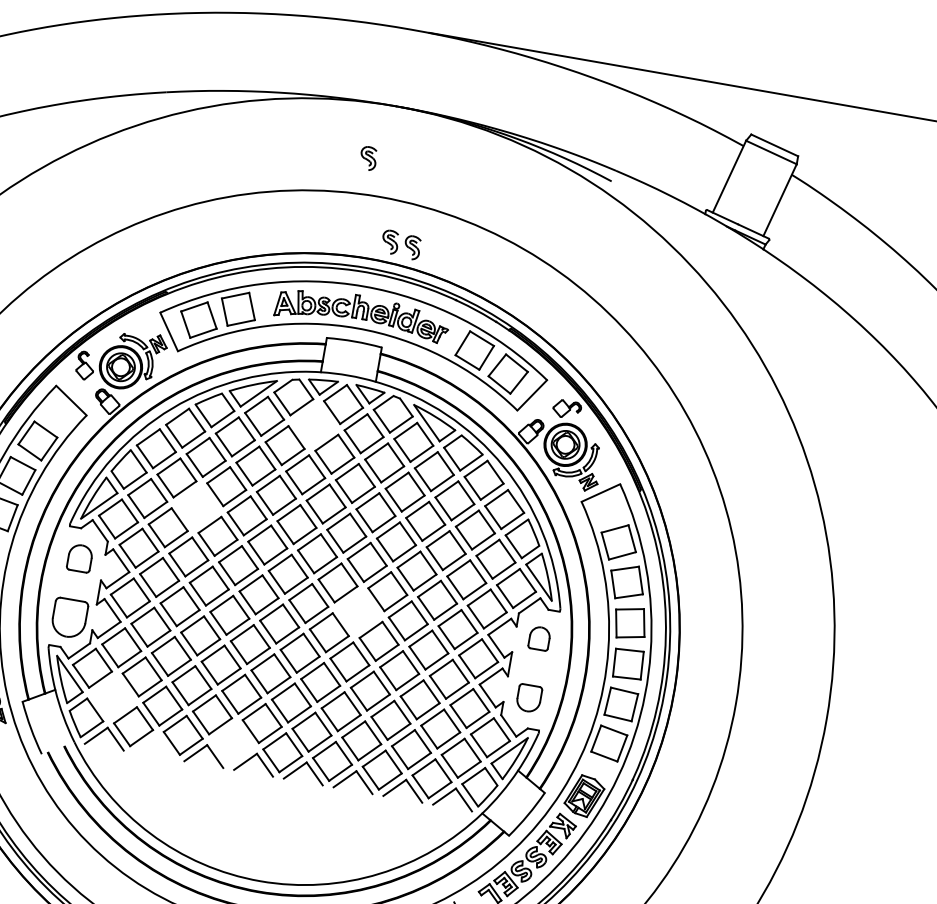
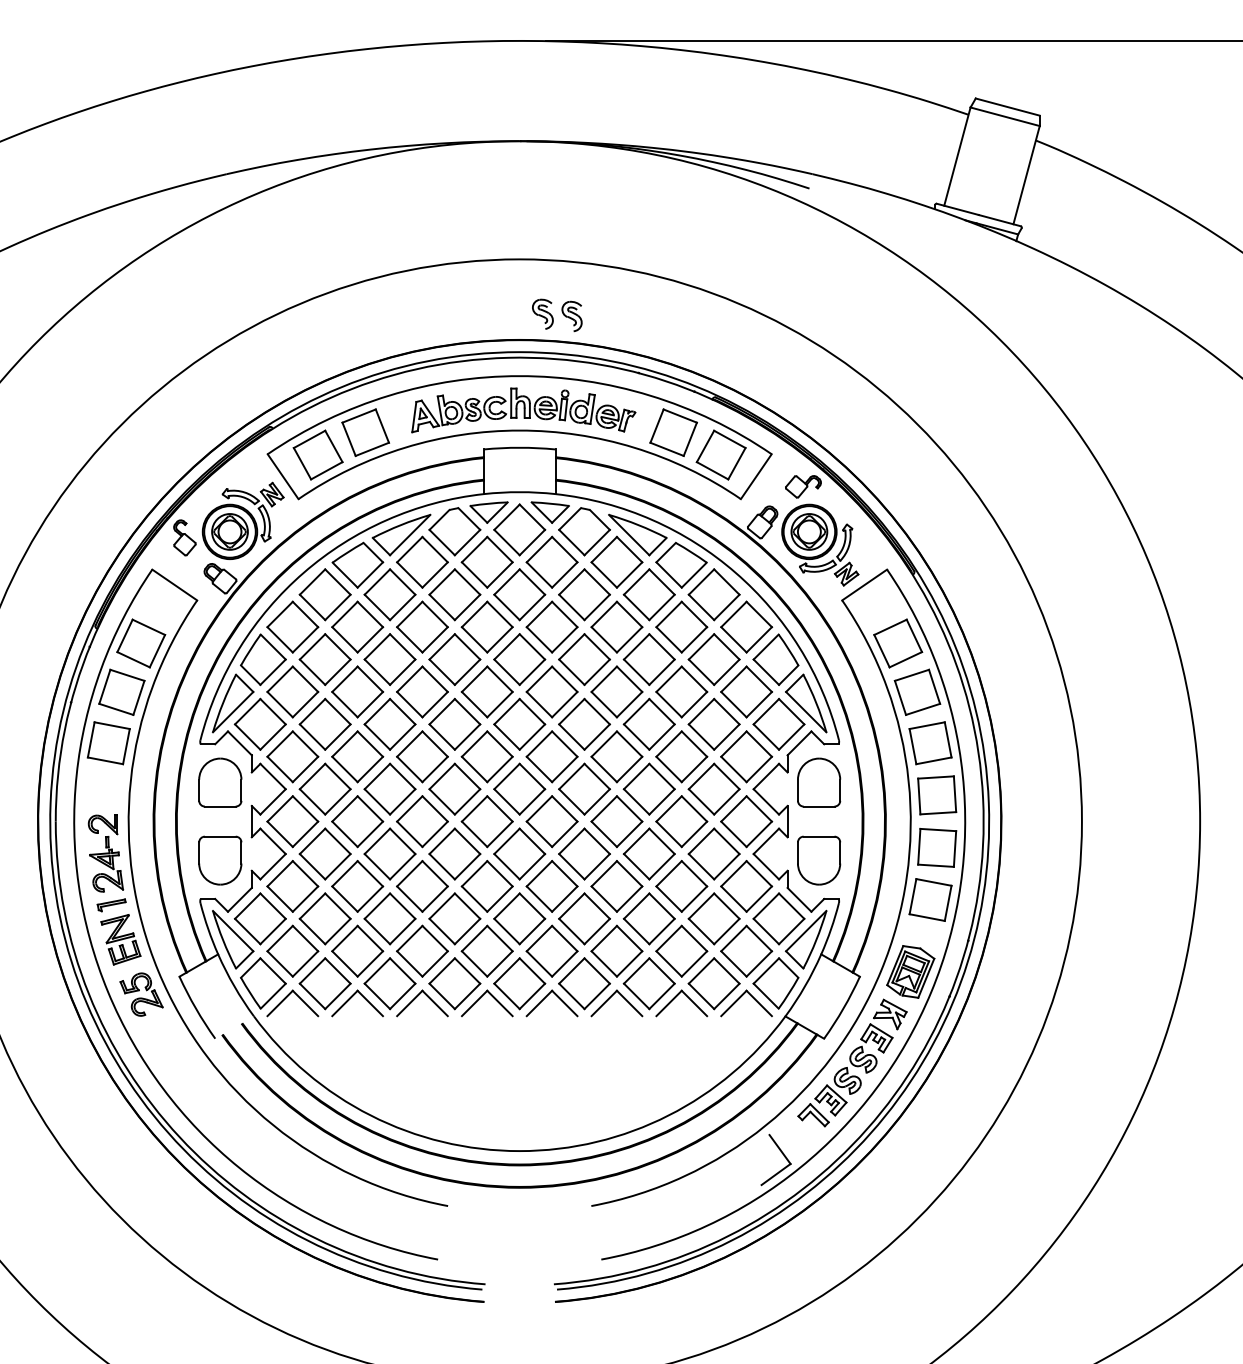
part: (368, 157) -> (496, 212), removed
part: (313, 424) -> (486, 561), added
part: (197, 506) -> (357, 691), added
part: (80, 558) -> (220, 782), size x1.43
part: (358, 611) -> (584, 788), added
part: (539, 638) -> (819, 782), size x1.67
part: (112, 696) -> (292, 950), added
part: (529, 698) -> (819, 860), size x1.43
part: (152, 740) -> (352, 997), added
part: (232, 743) -> (454, 983), added

